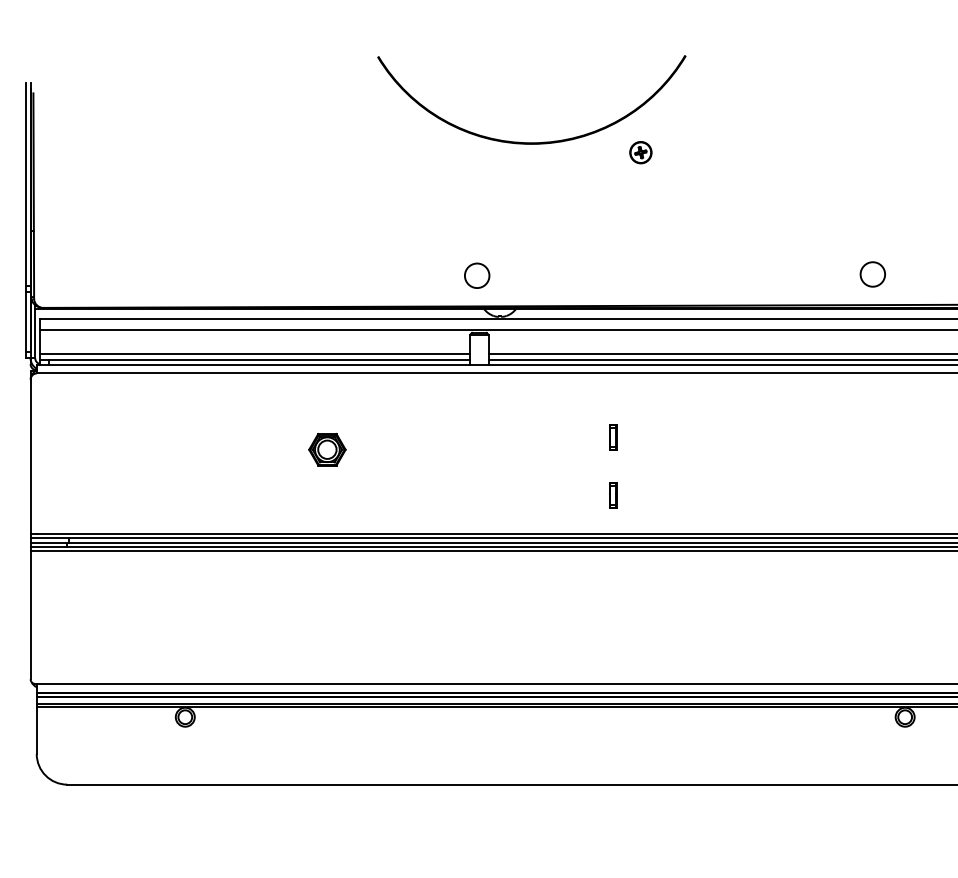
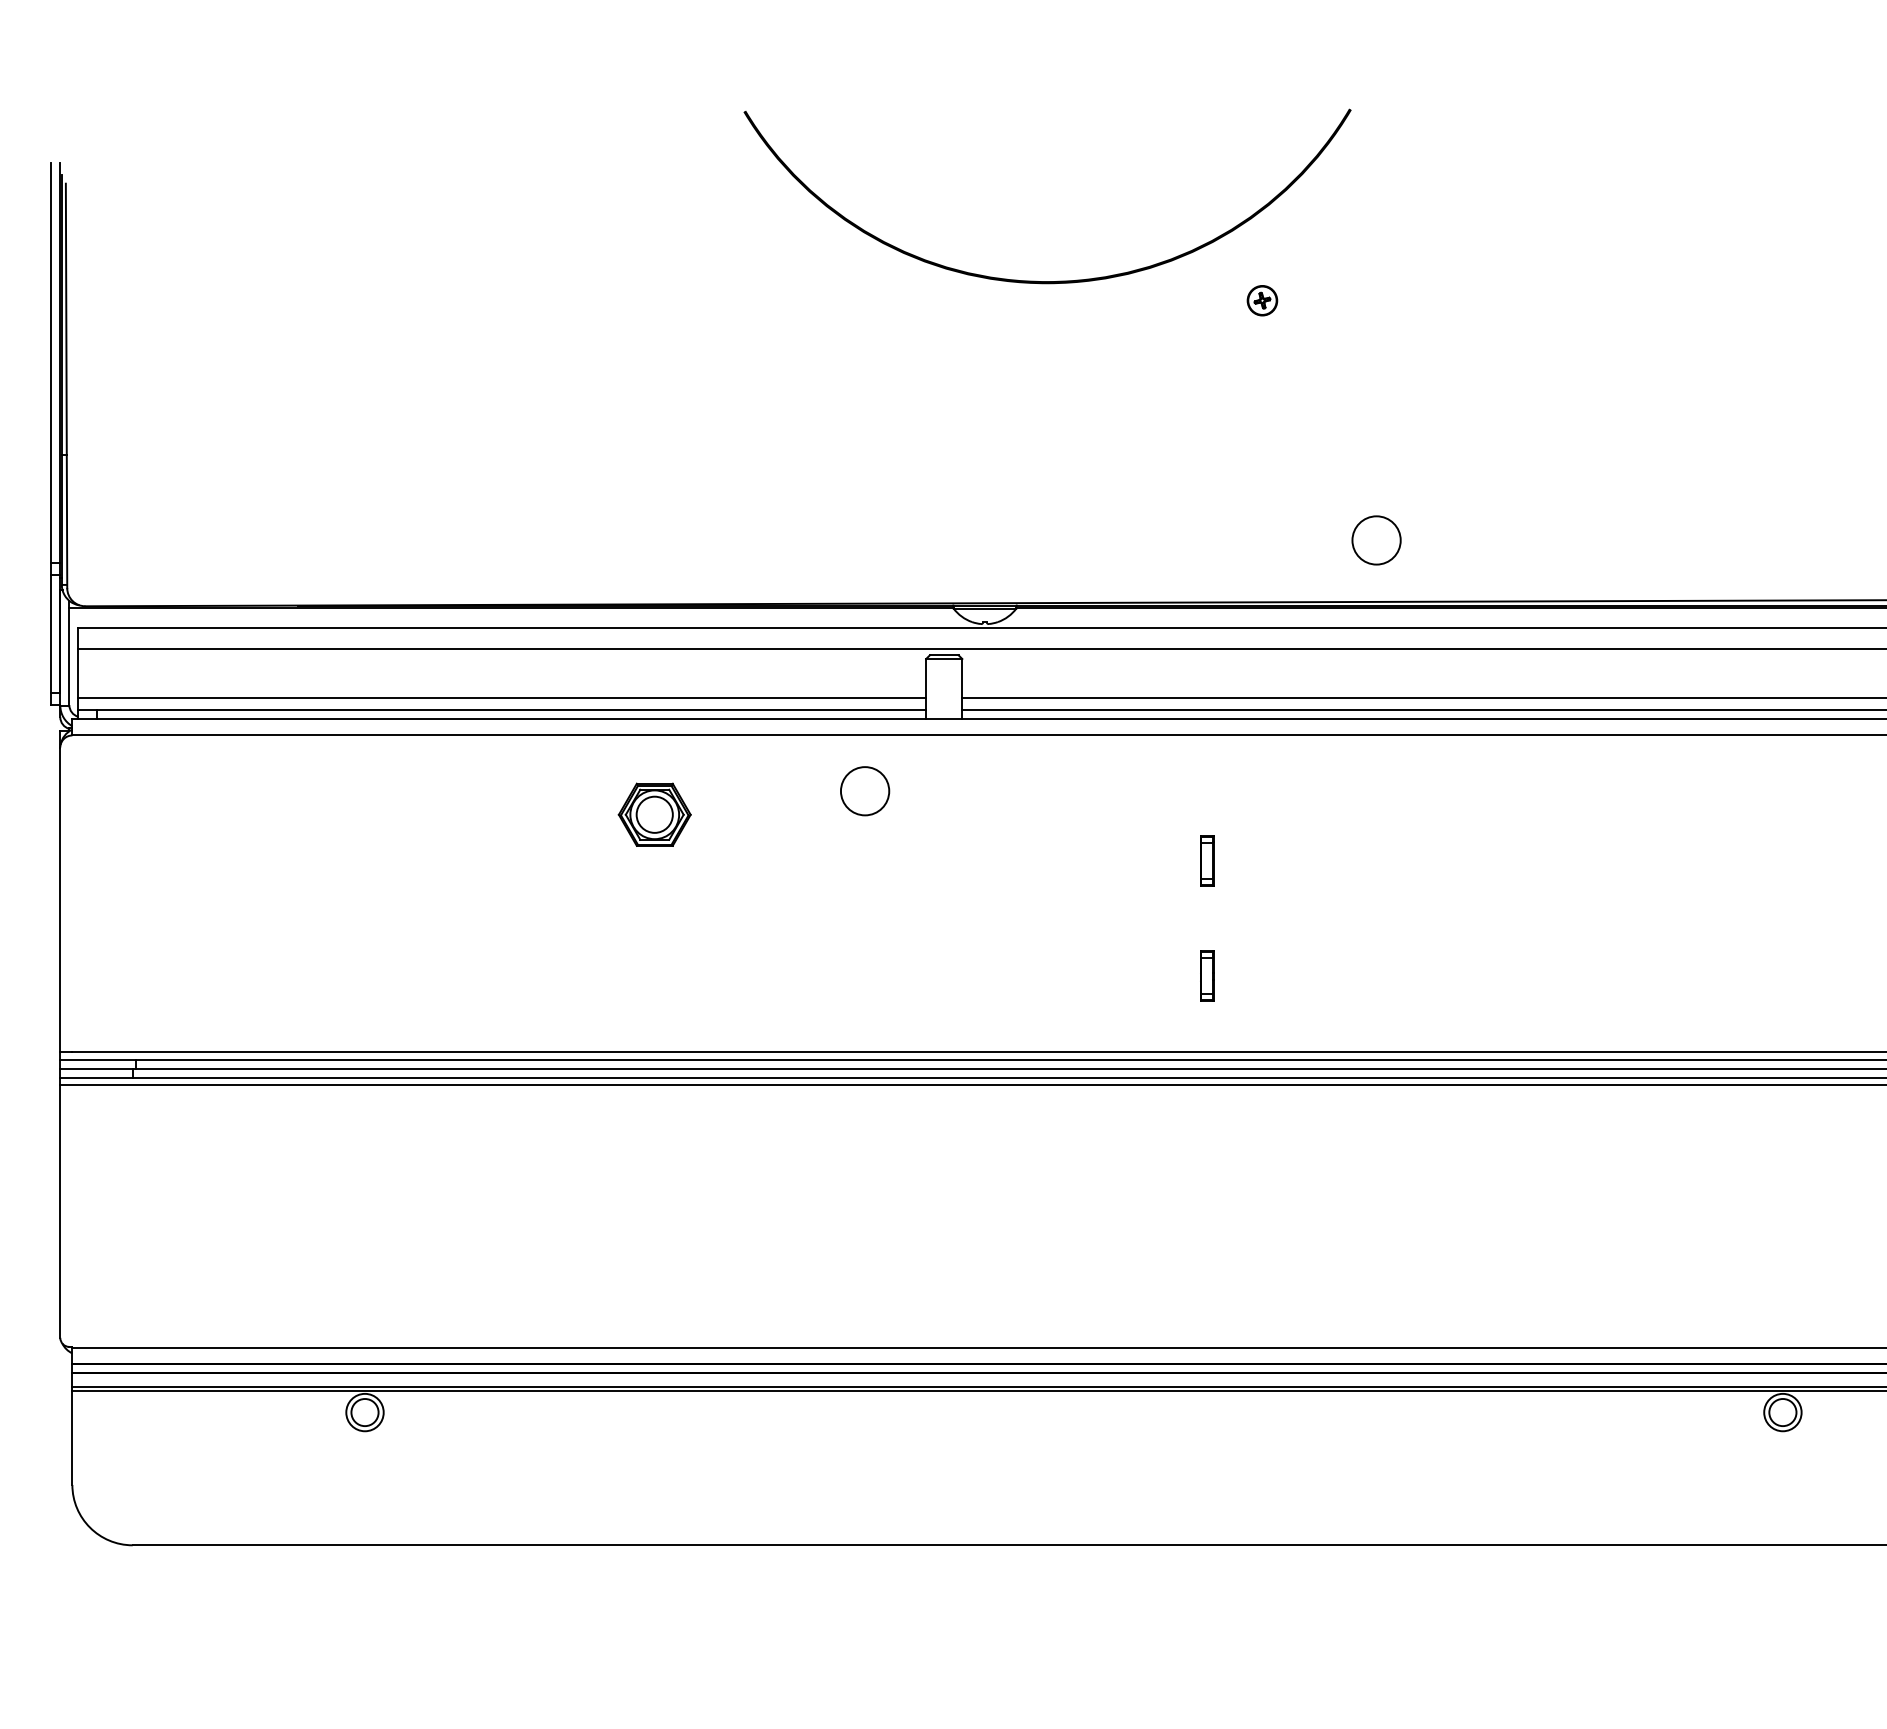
part: (640, 152) -> (1261, 300), size x0.7
circle: (872, 274) -> (1375, 540), moved
circle: (477, 275) -> (865, 790), moved
part: (327, 449) -> (654, 814), moved

